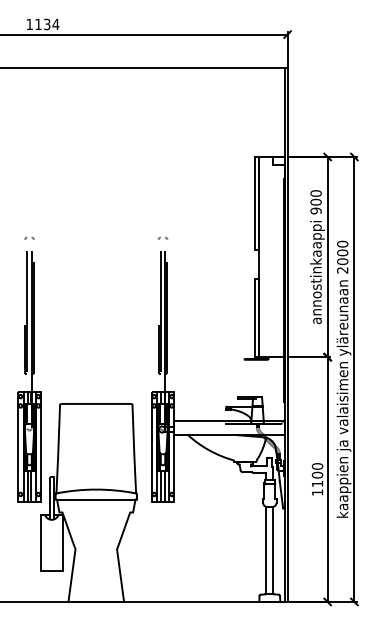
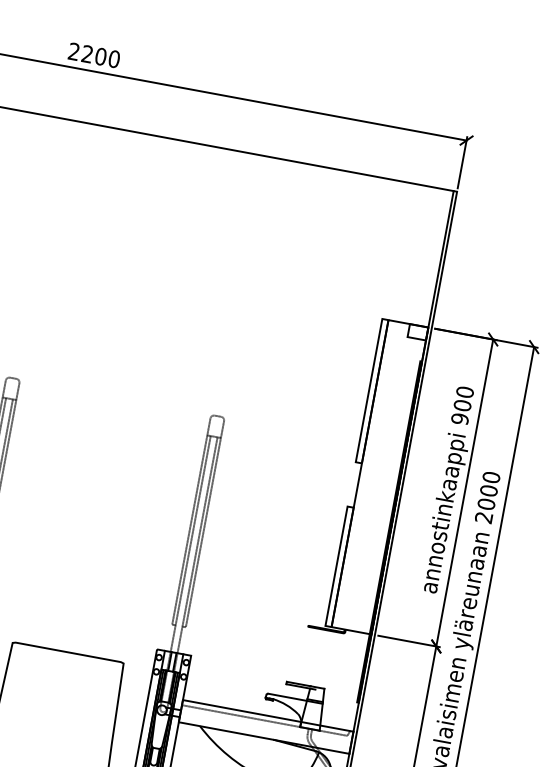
text: (42, 24) -> (93, 55), 1134 -> 2200

